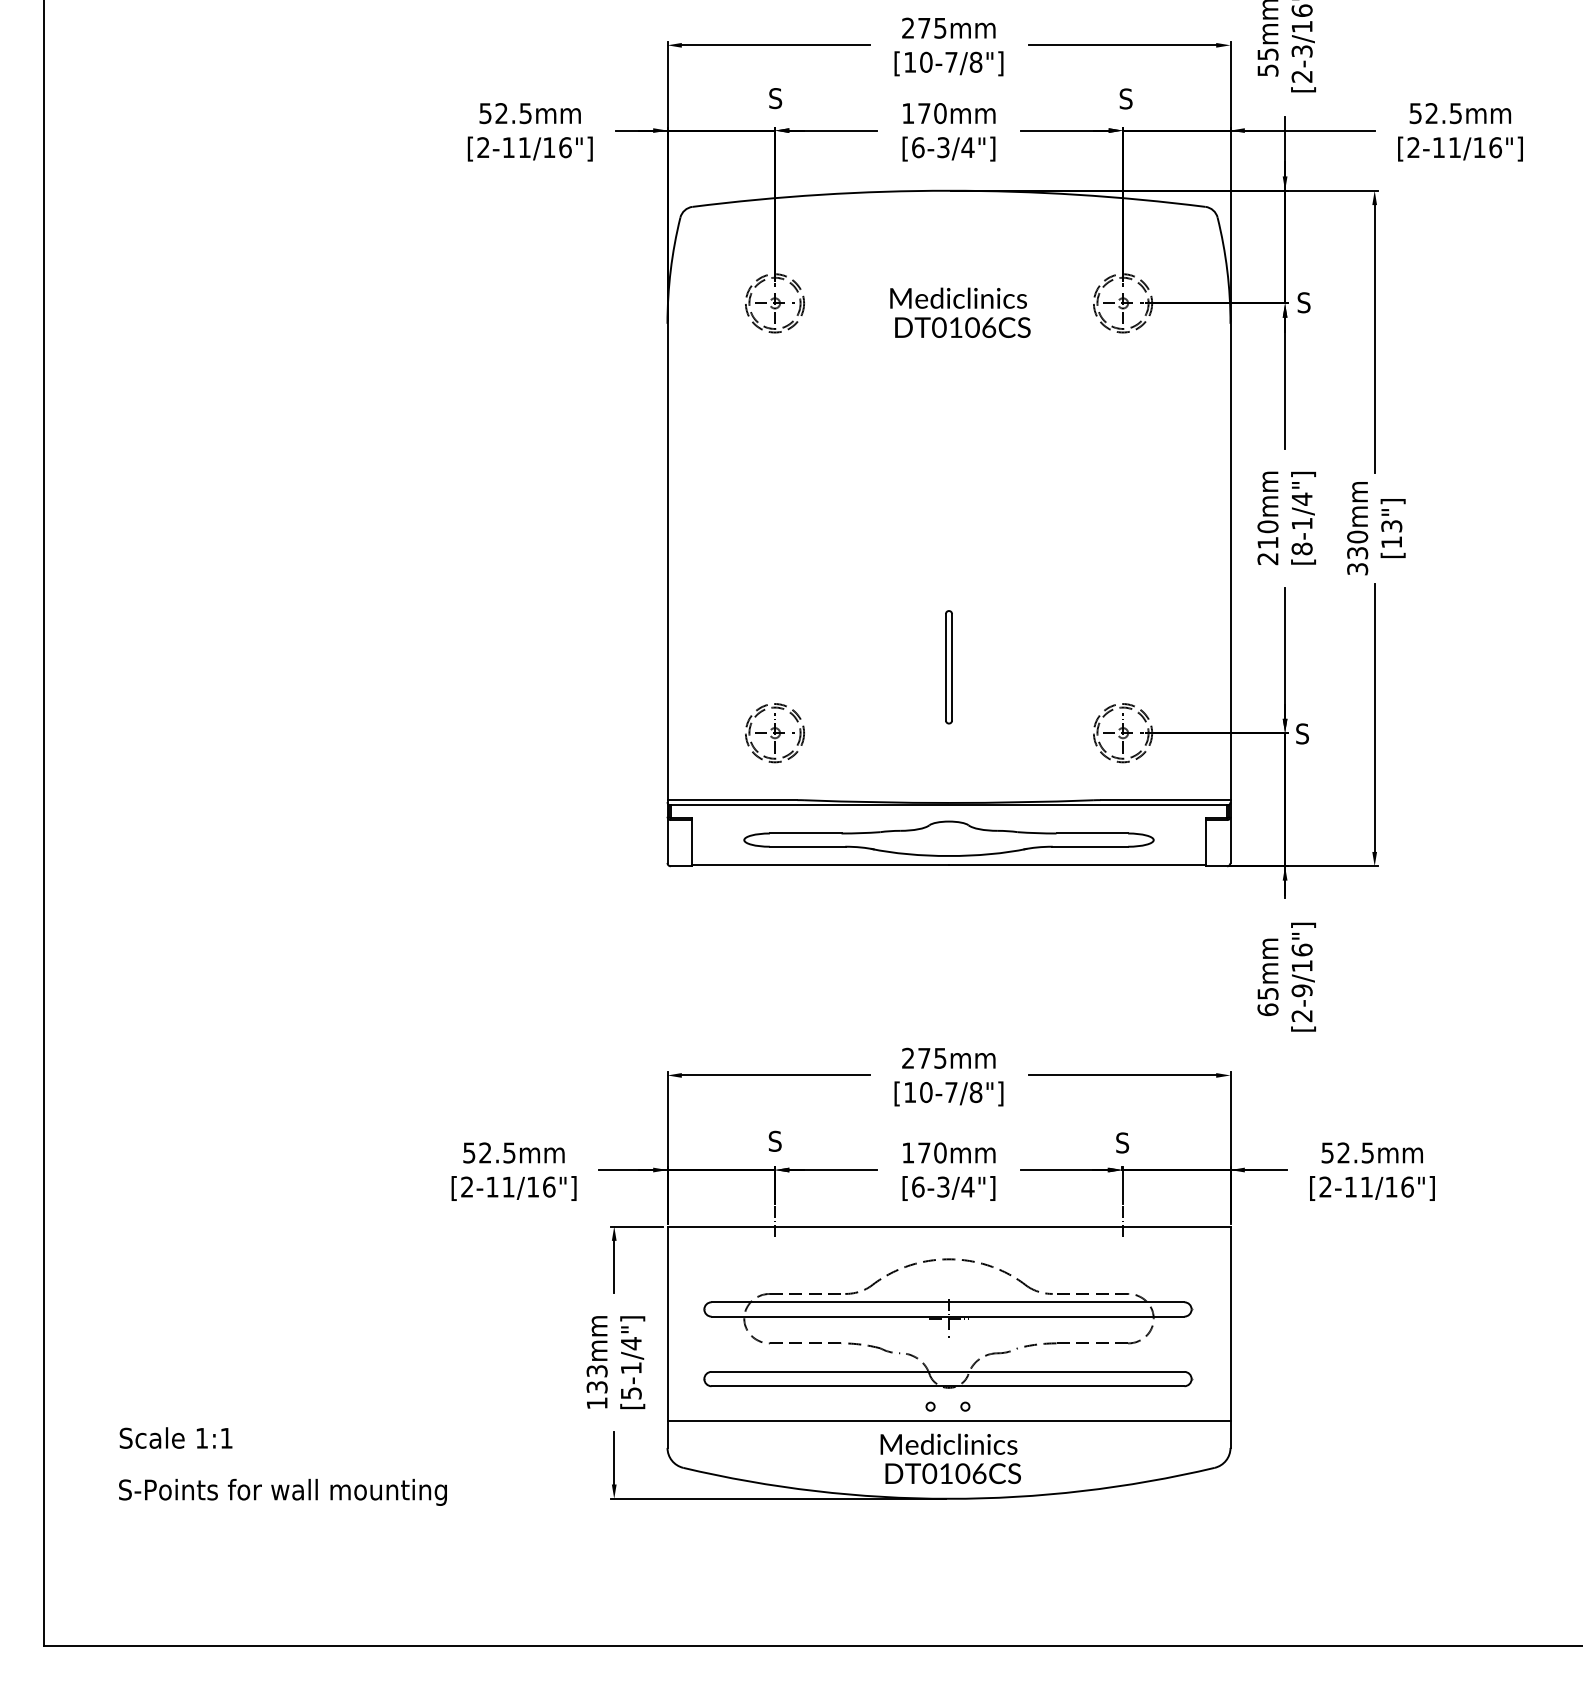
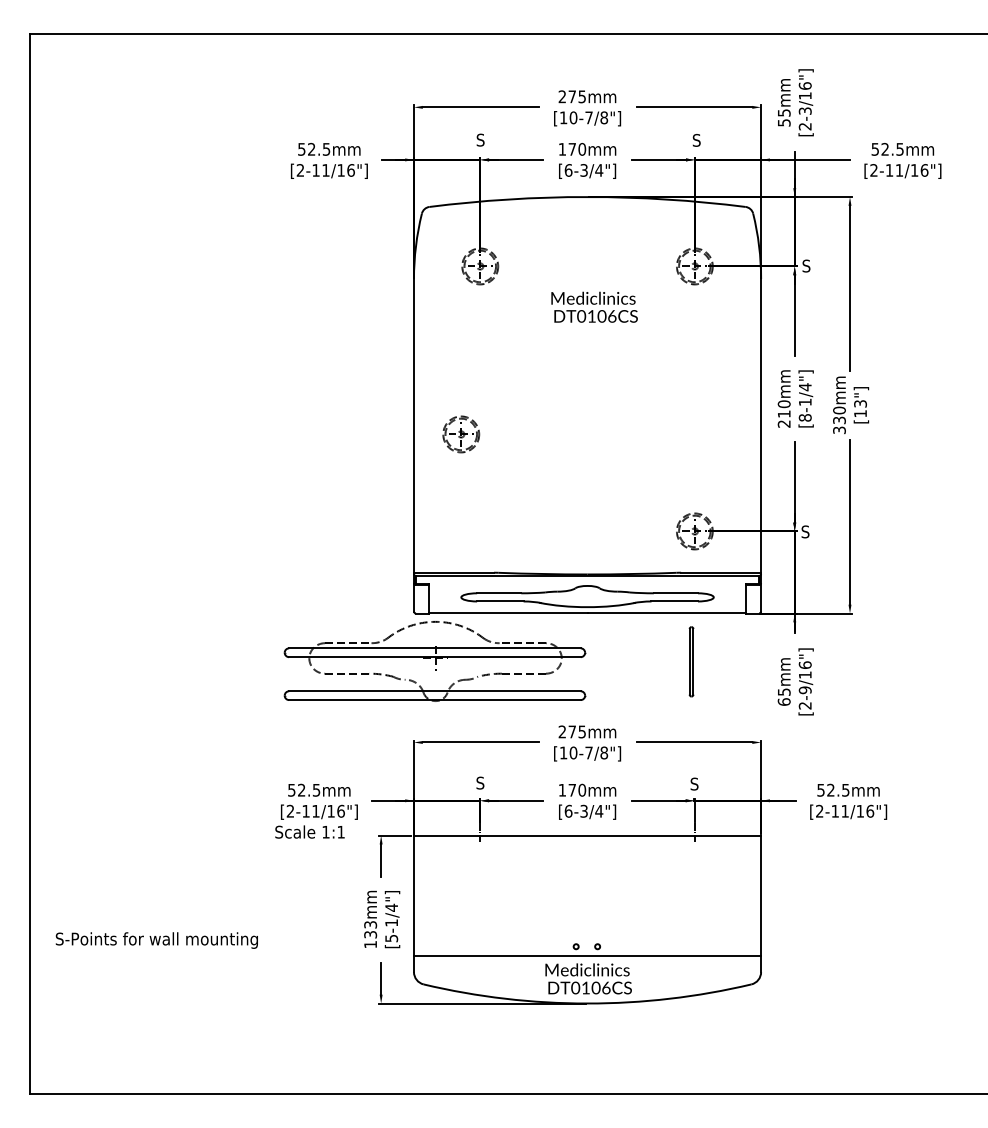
text: (960, 311) -> (594, 306), moved
part: (948, 666) -> (691, 661), moved
part: (775, 733) -> (461, 434), moved
part: (947, 1323) -> (434, 661), moved
text: (175, 1437) -> (309, 831), moved
text: (282, 1492) -> (156, 940), moved

